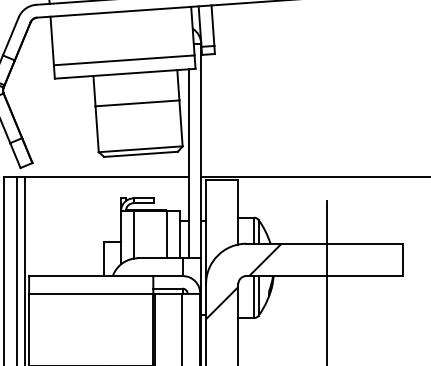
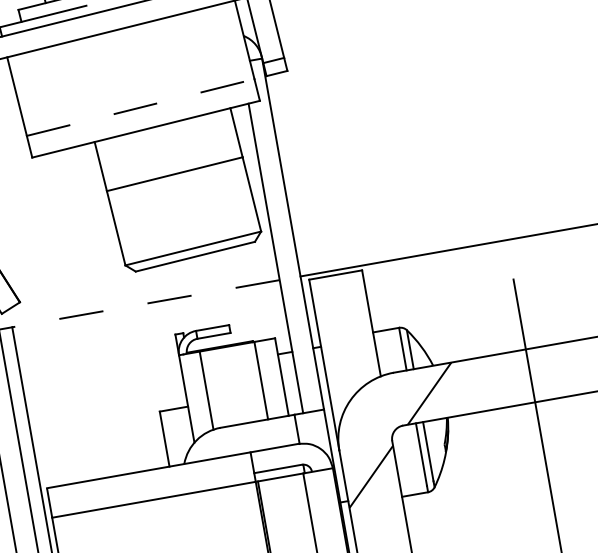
line: (124, 60) -> (141, 107), solid -> dashed
line: (106, 177) -> (145, 304), solid -> dashed

